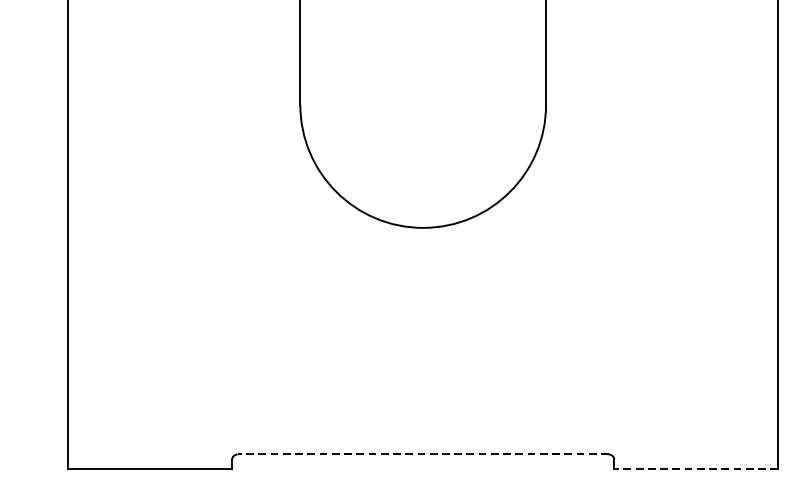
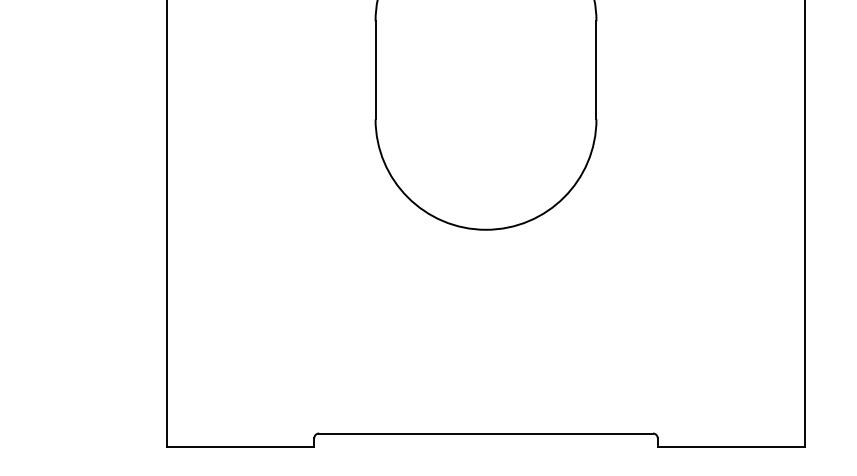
line: (423, 454) -> (486, 433), dashed -> solid
line: (696, 468) -> (731, 446), dashed -> solid

